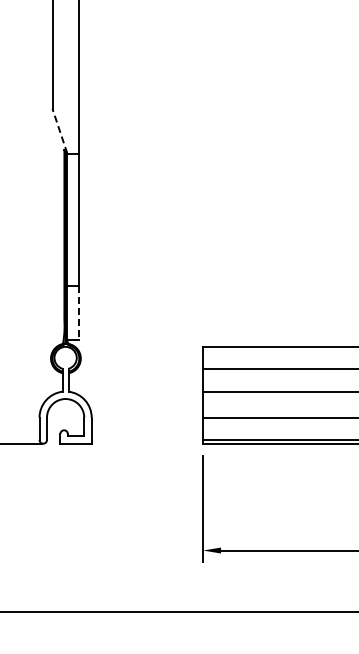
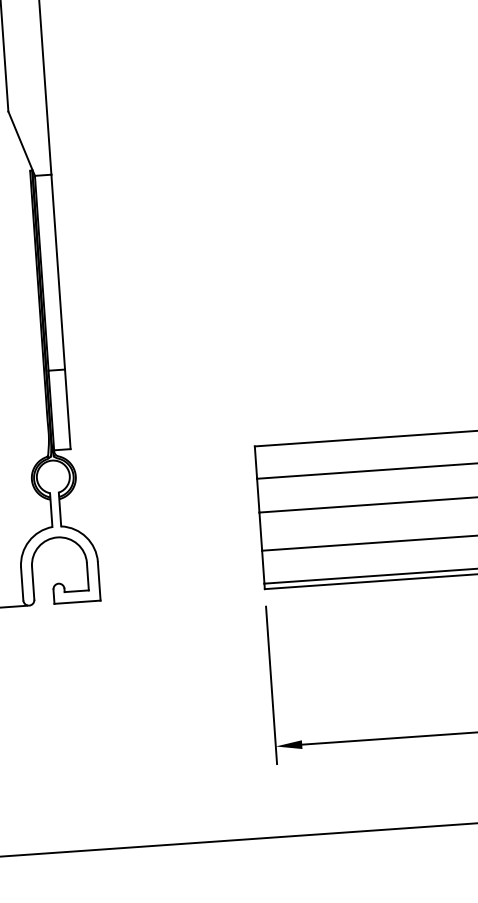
line: (59, 131) -> (21, 144), dashed -> solid
line: (78, 313) -> (67, 410), dashed -> solid

